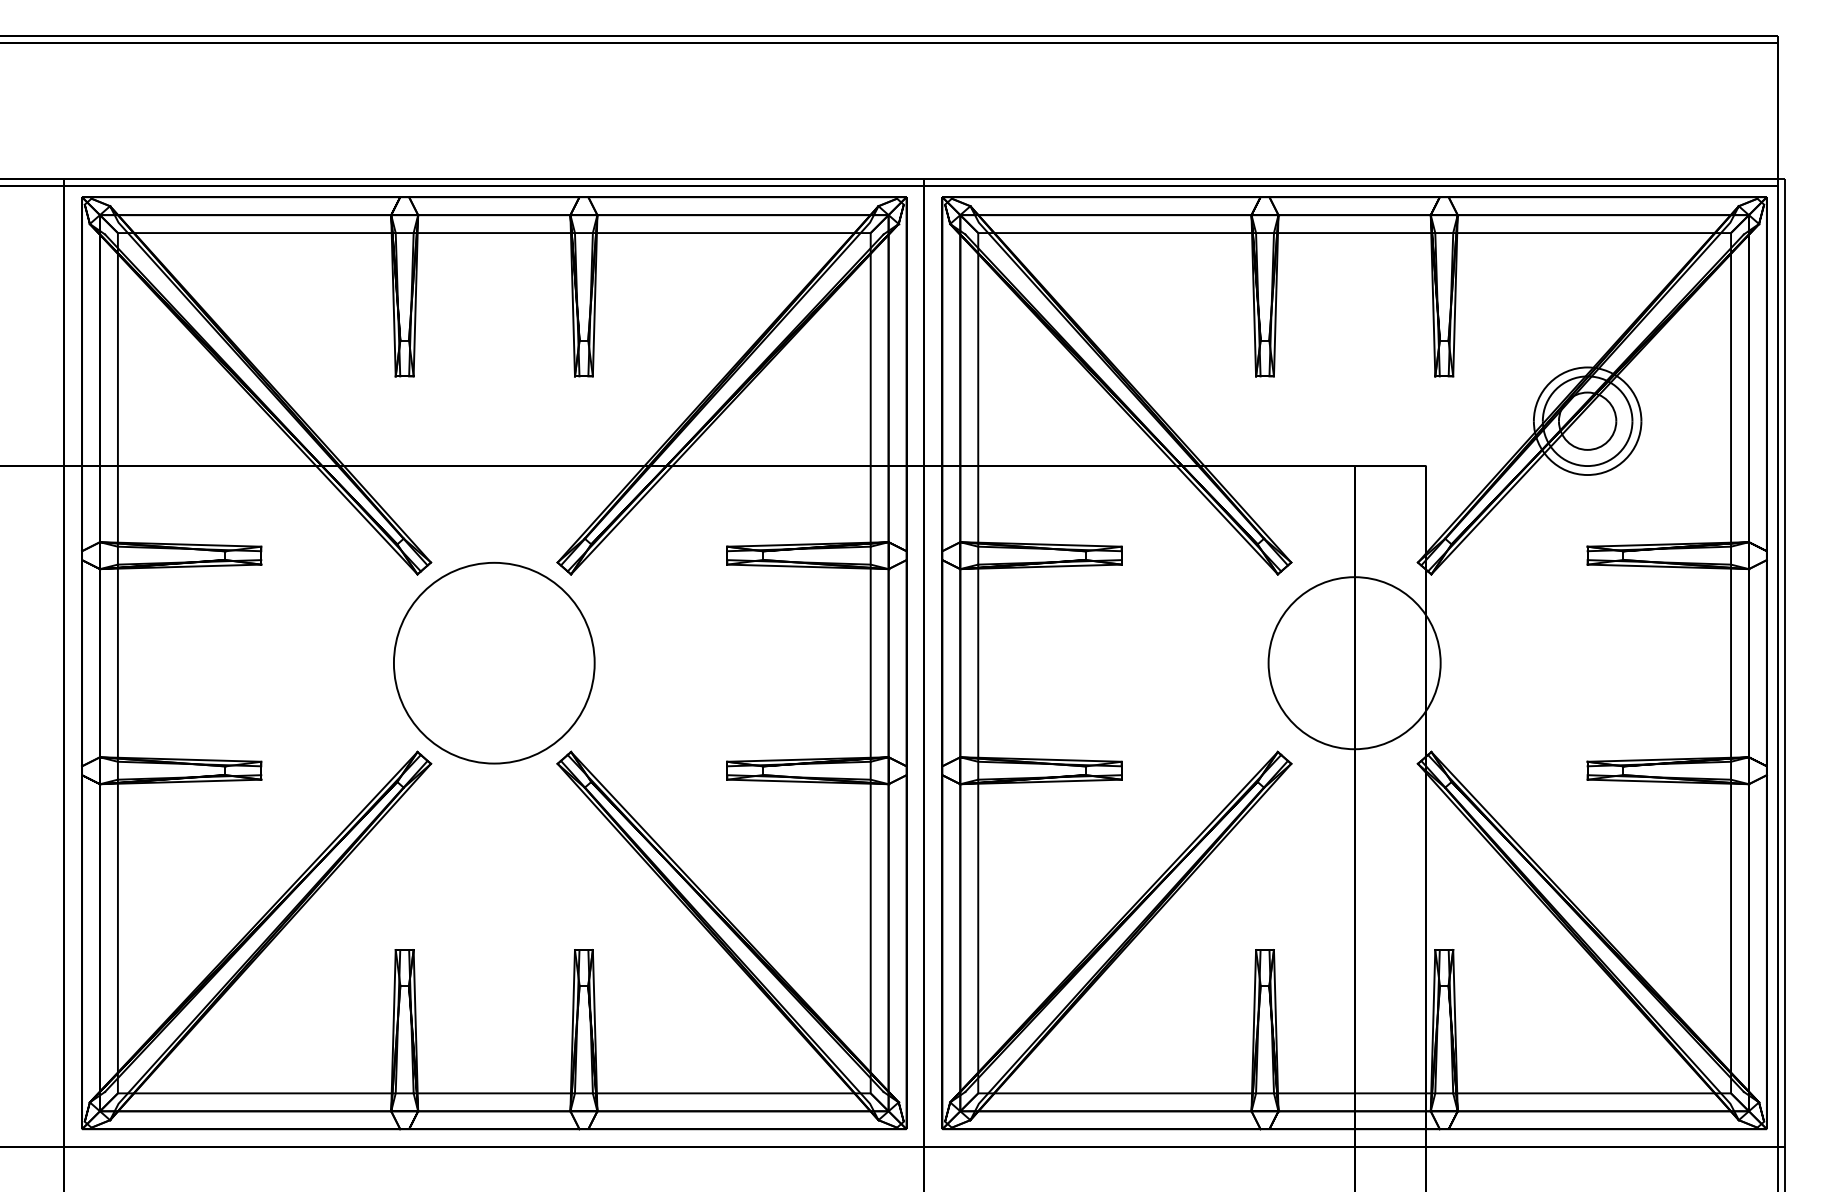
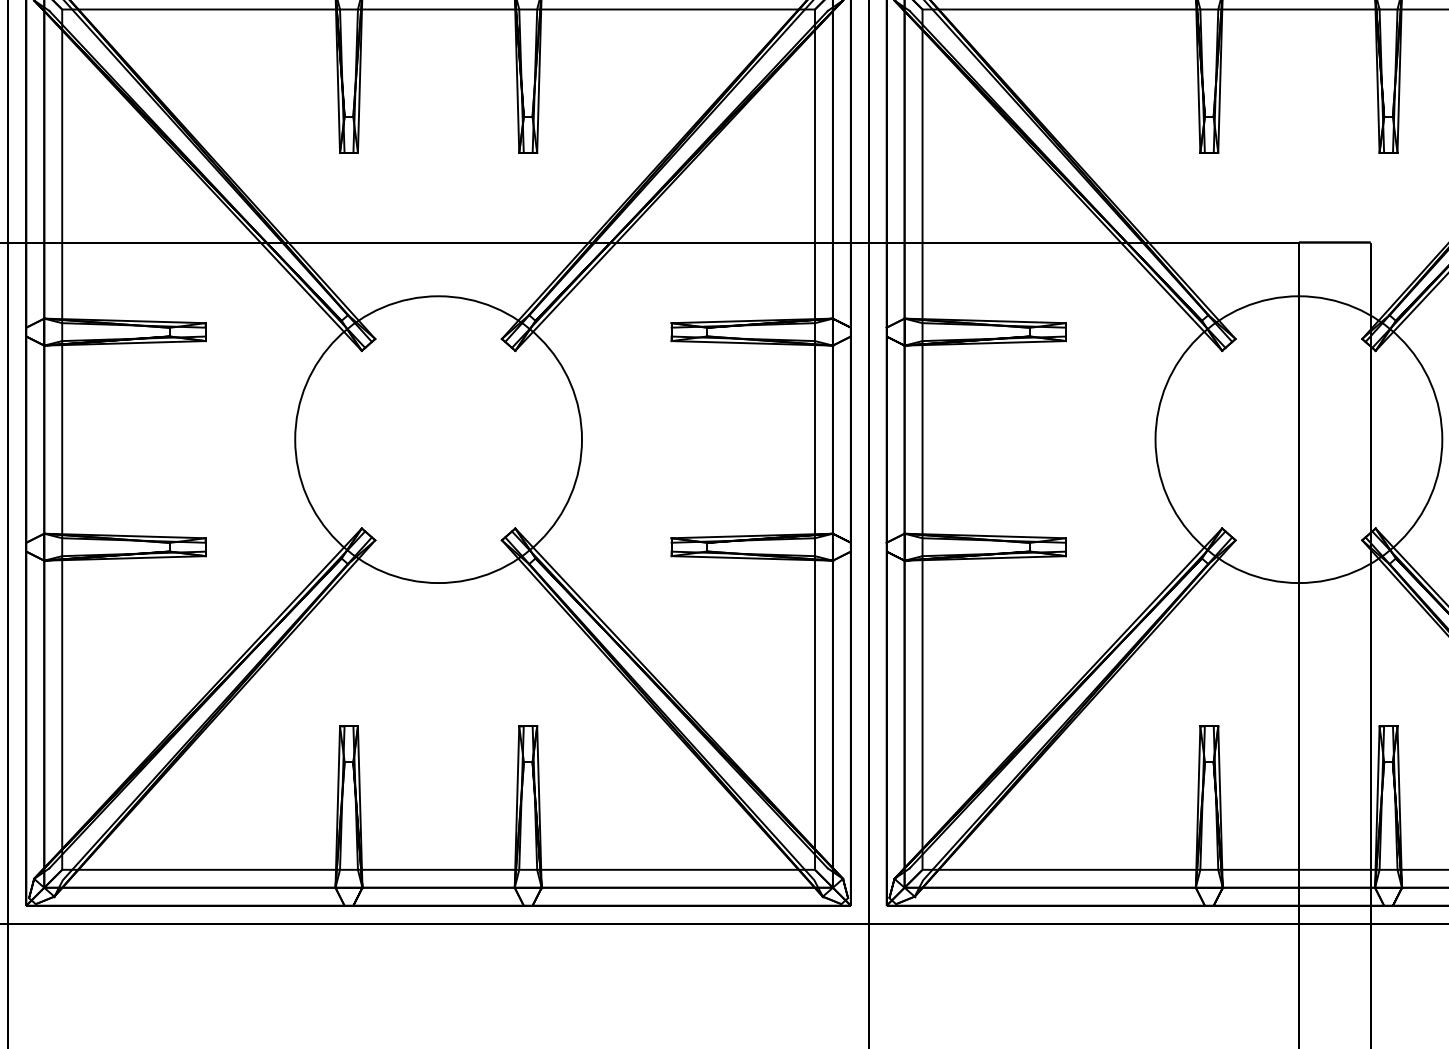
circle: (493, 662) -> (437, 438), size x1.43
circle: (1354, 662) -> (1298, 438), size x1.67

